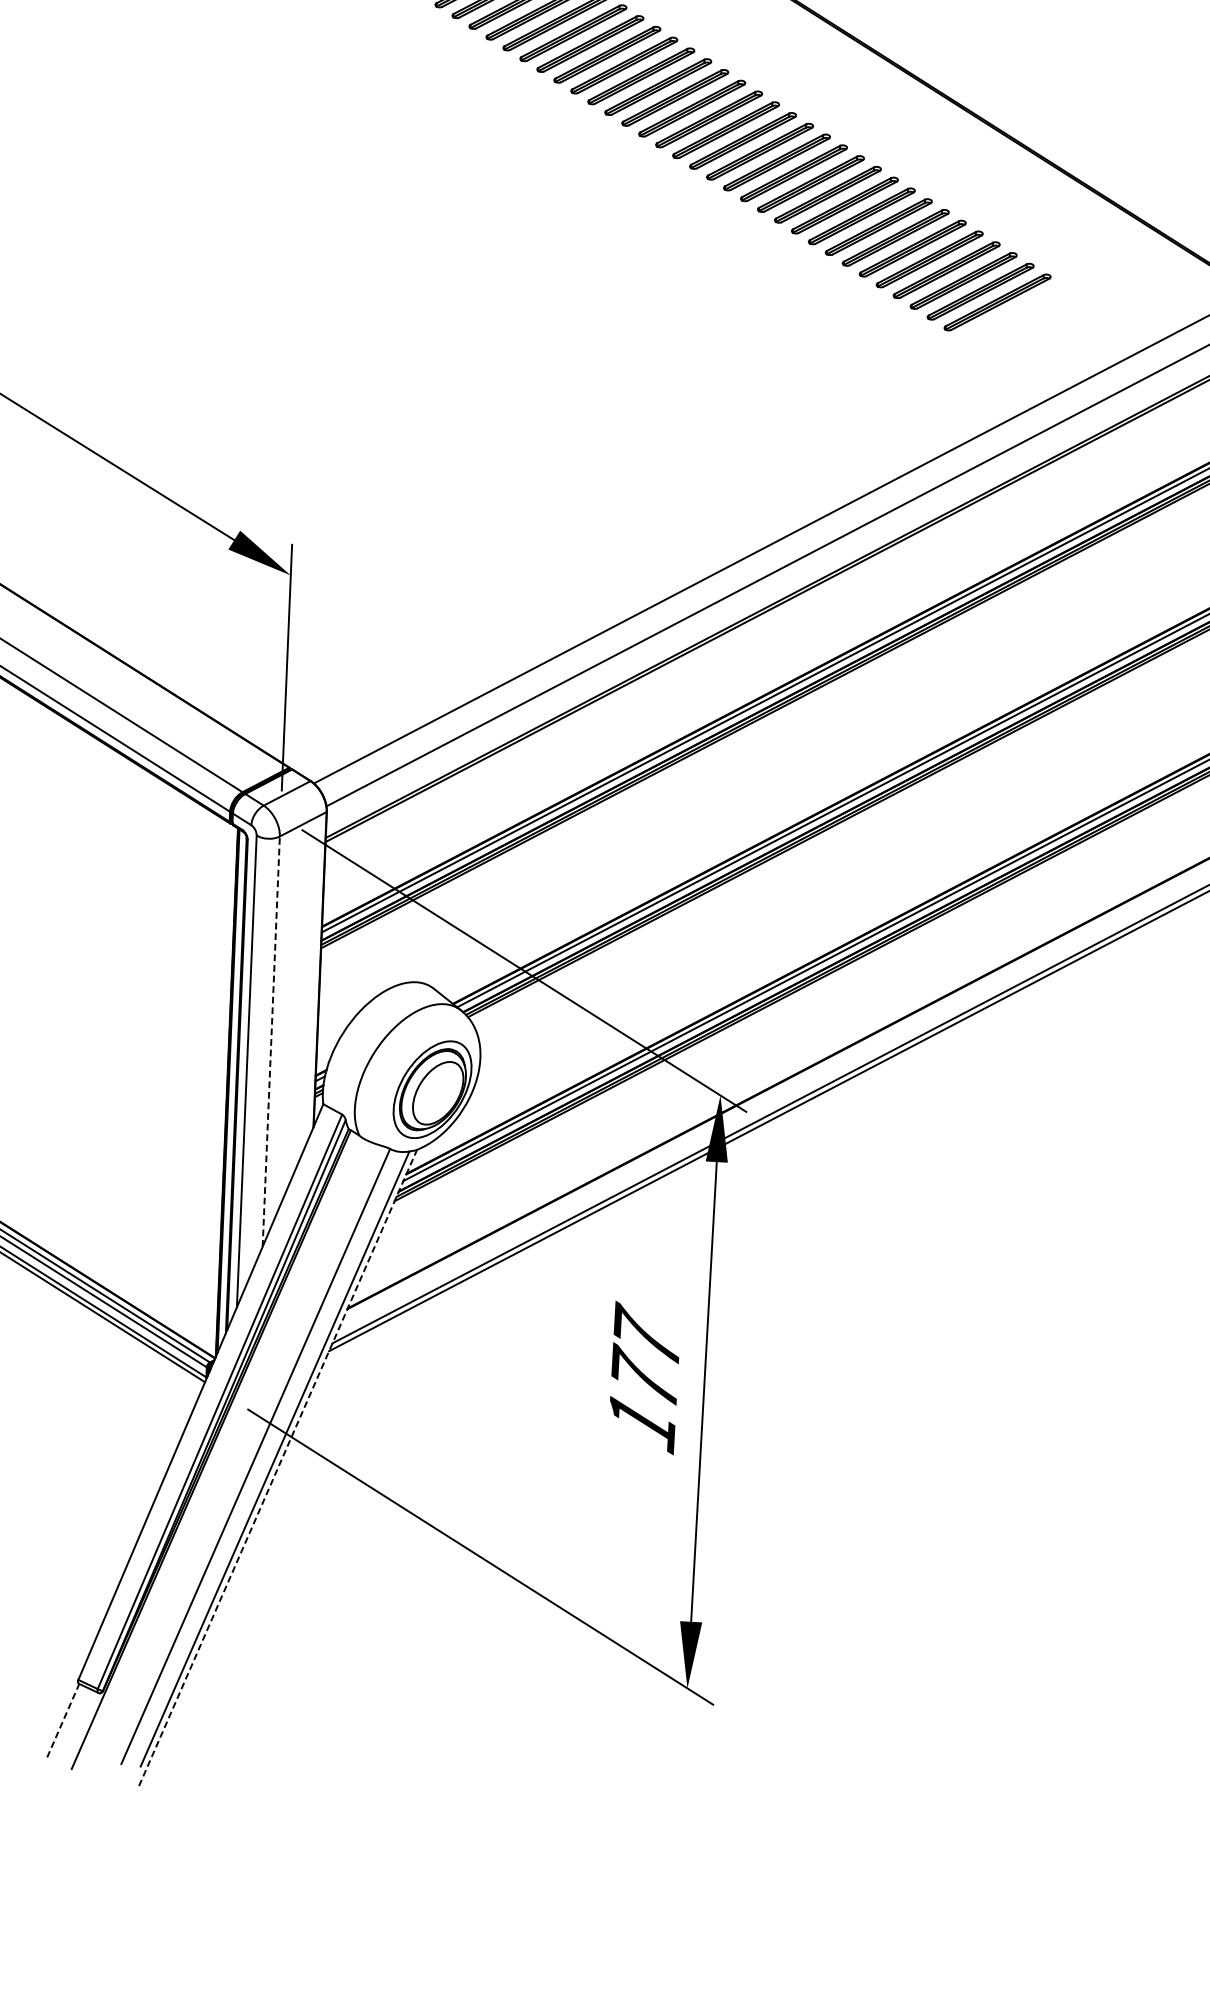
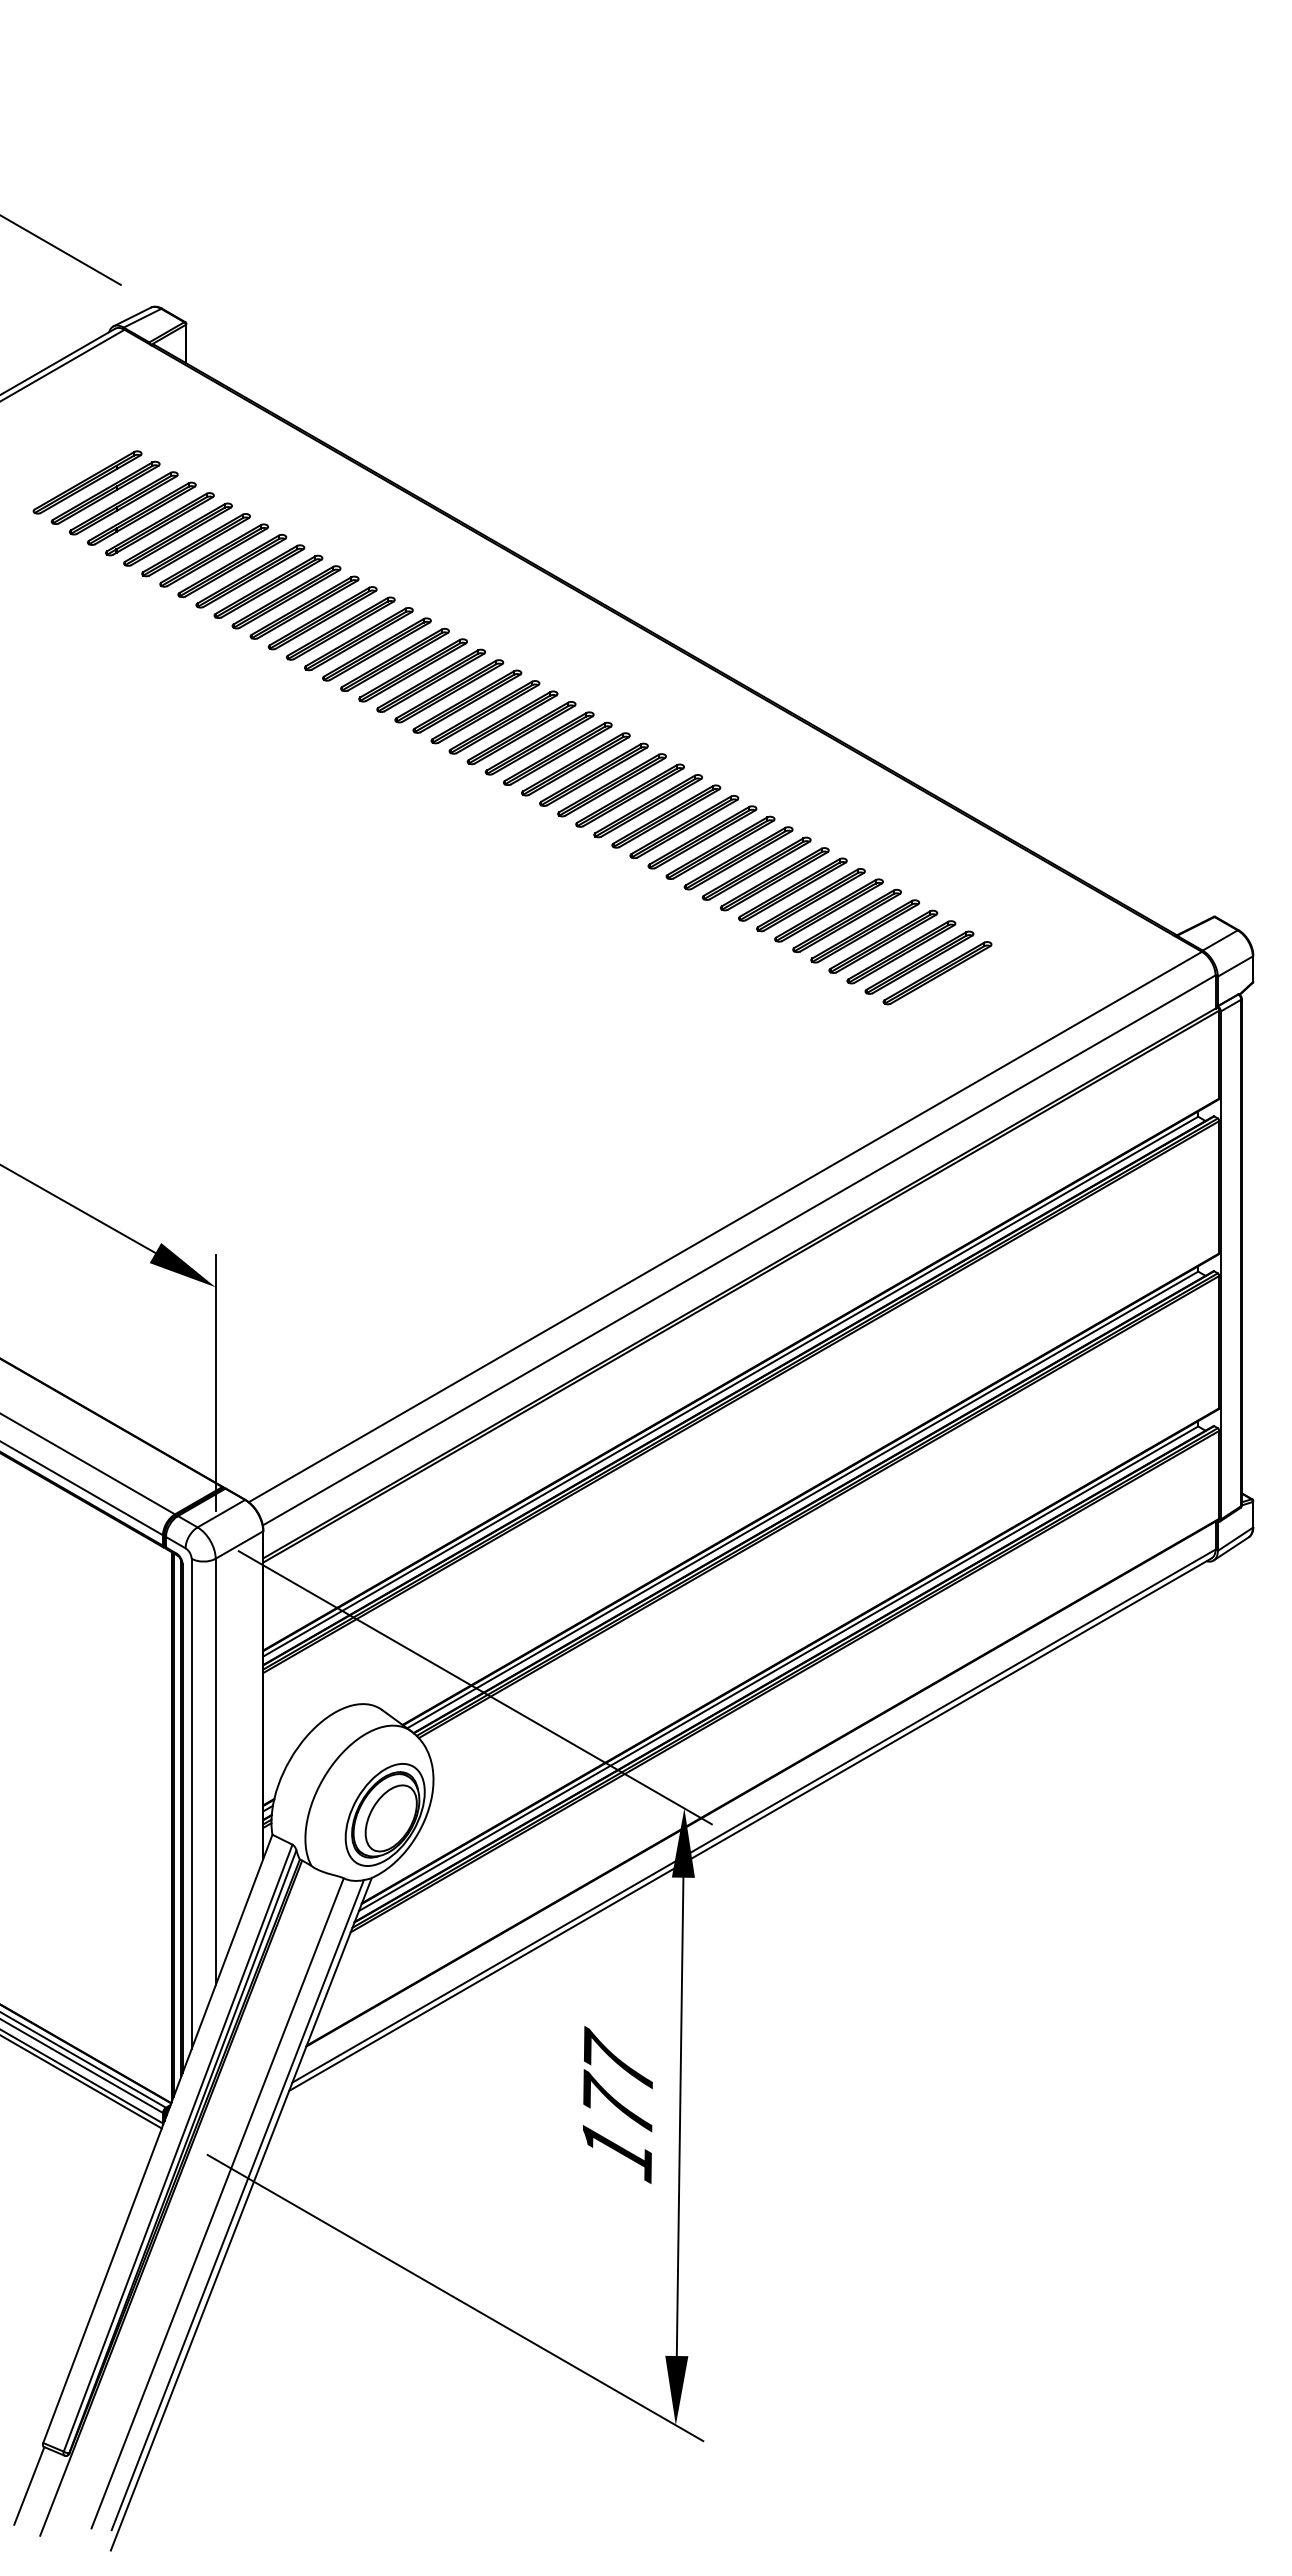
line: (271, 1041) -> (215, 1771), dashed -> solid
line: (278, 1468) -> (241, 2214), dashed -> solid
line: (63, 1720) -> (29, 2485), dashed -> solid

